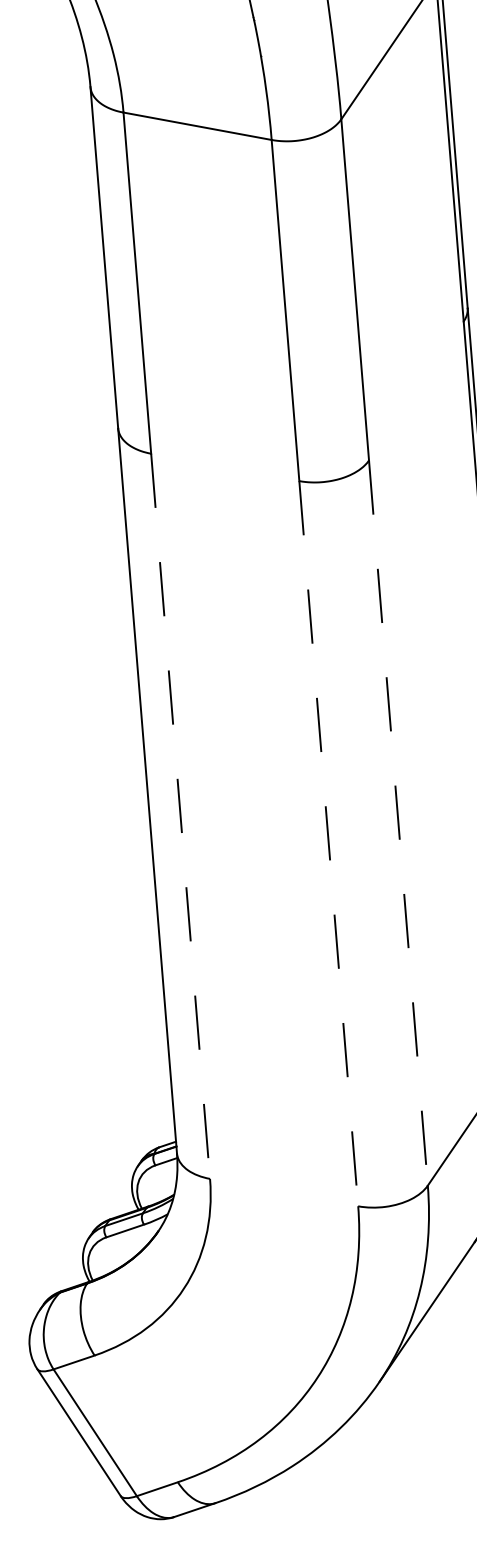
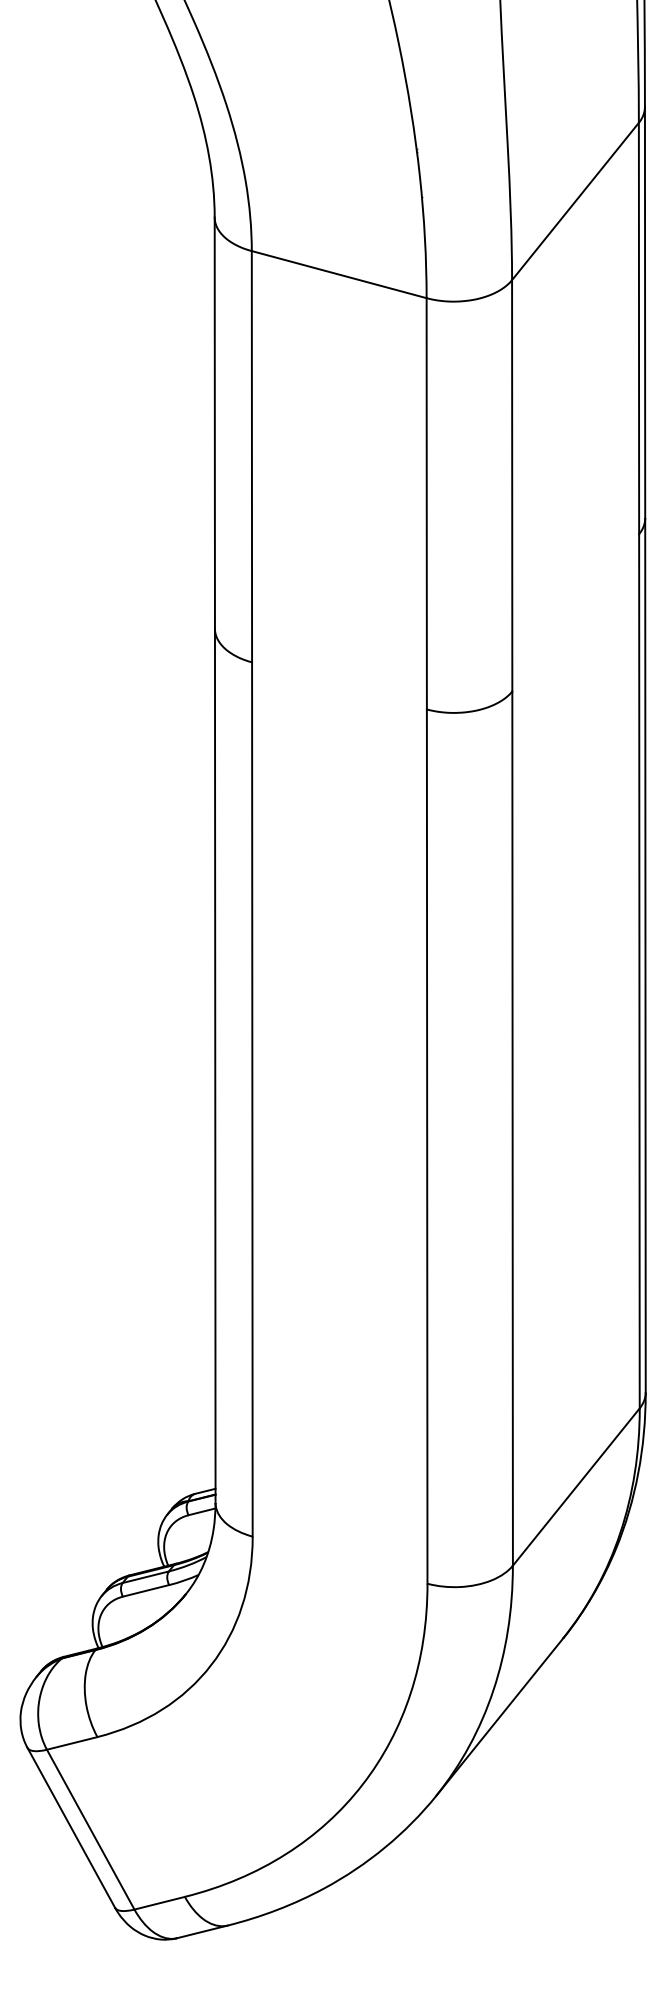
line: (180, 817) -> (252, 1100), dashed -> solid
line: (398, 823) -> (512, 1129), dashed -> solid
line: (329, 844) -> (427, 1147), dashed -> solid

